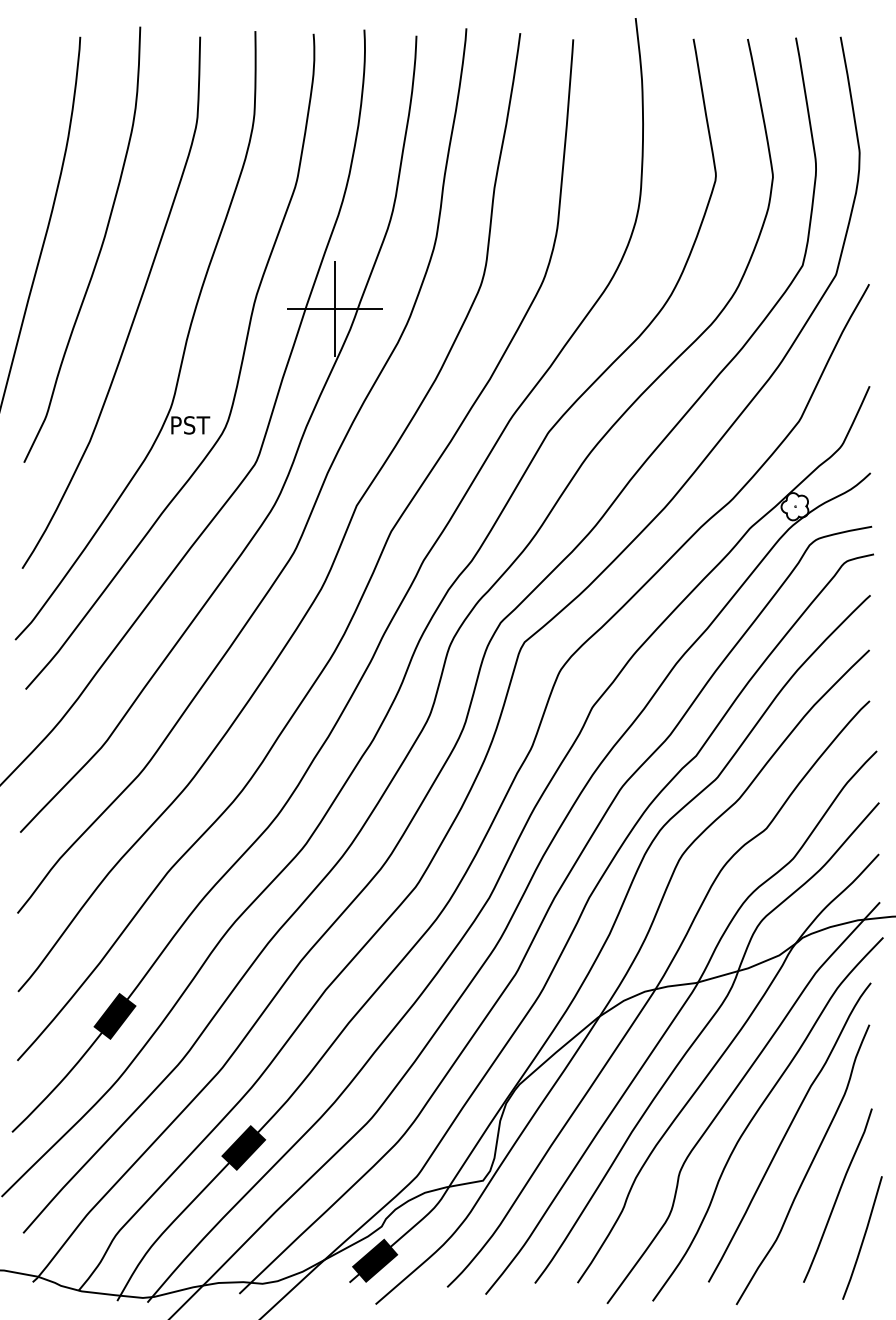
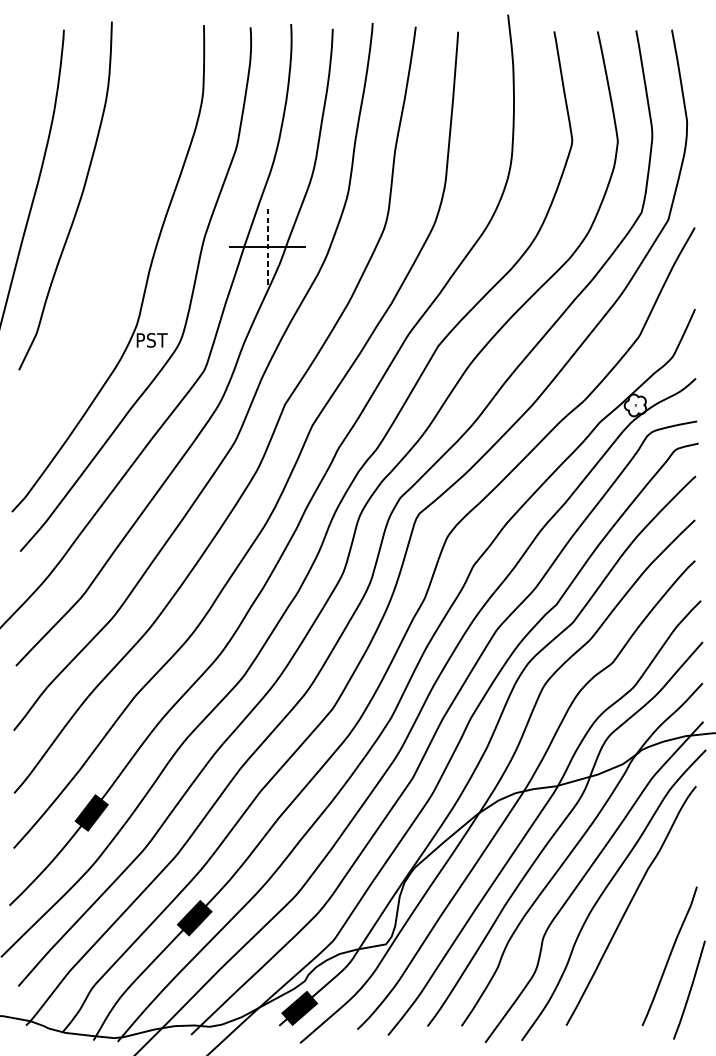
line: (335, 308) -> (268, 246), solid -> dashed
curve: (135, 311) -> (108, 249), removed
curve: (808, 1167) -> (646, 933), removed

